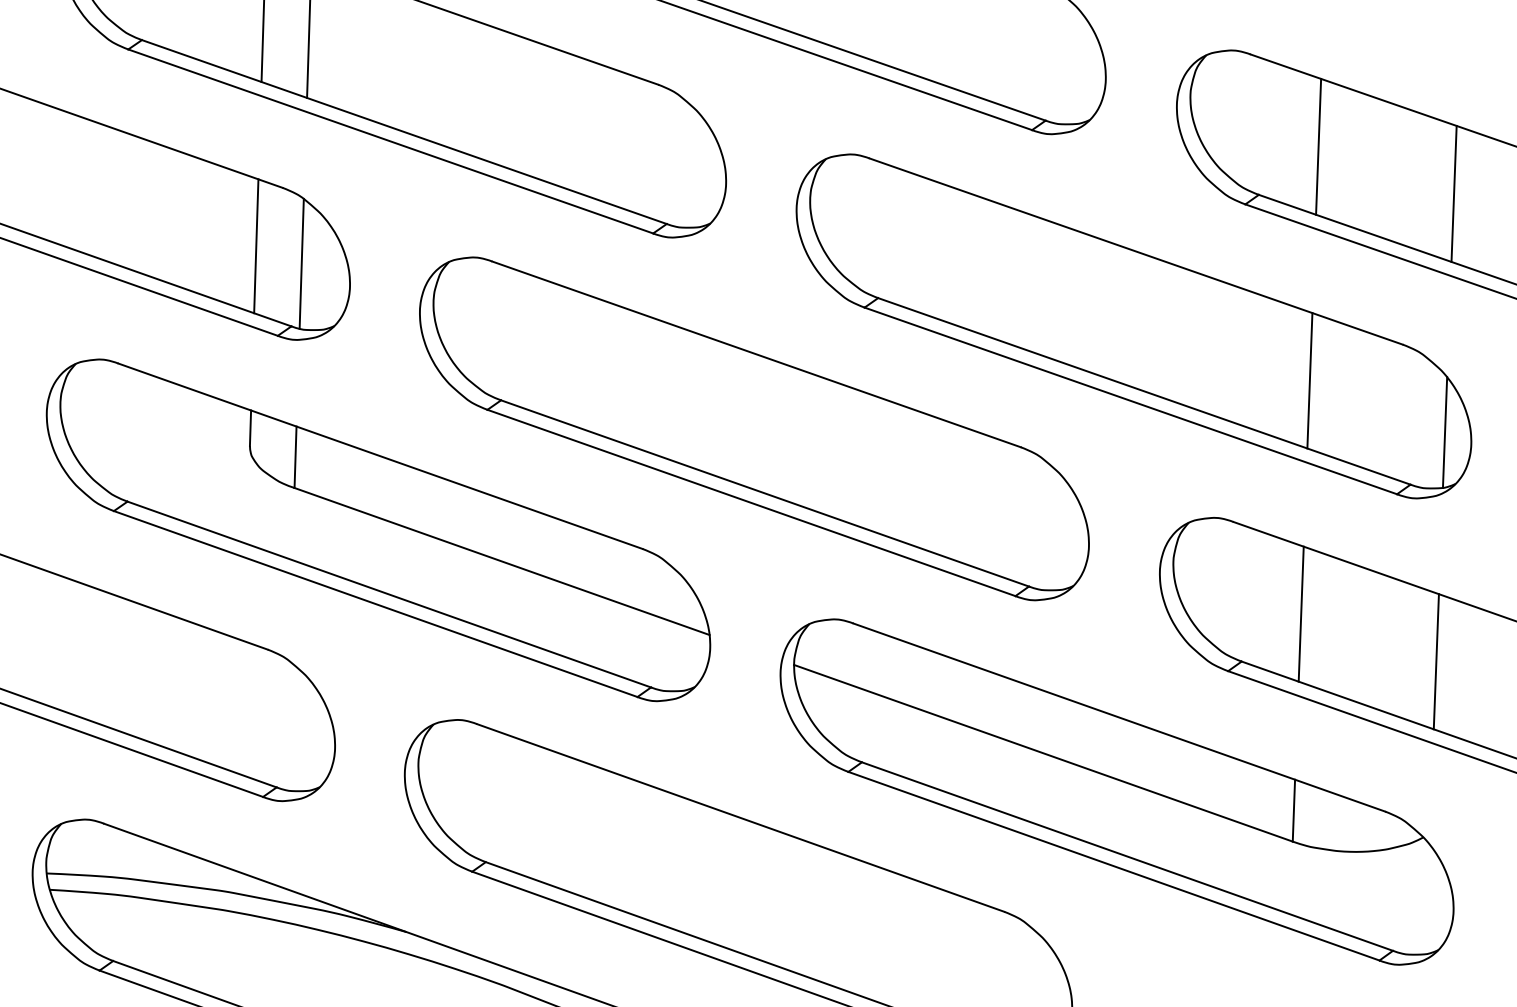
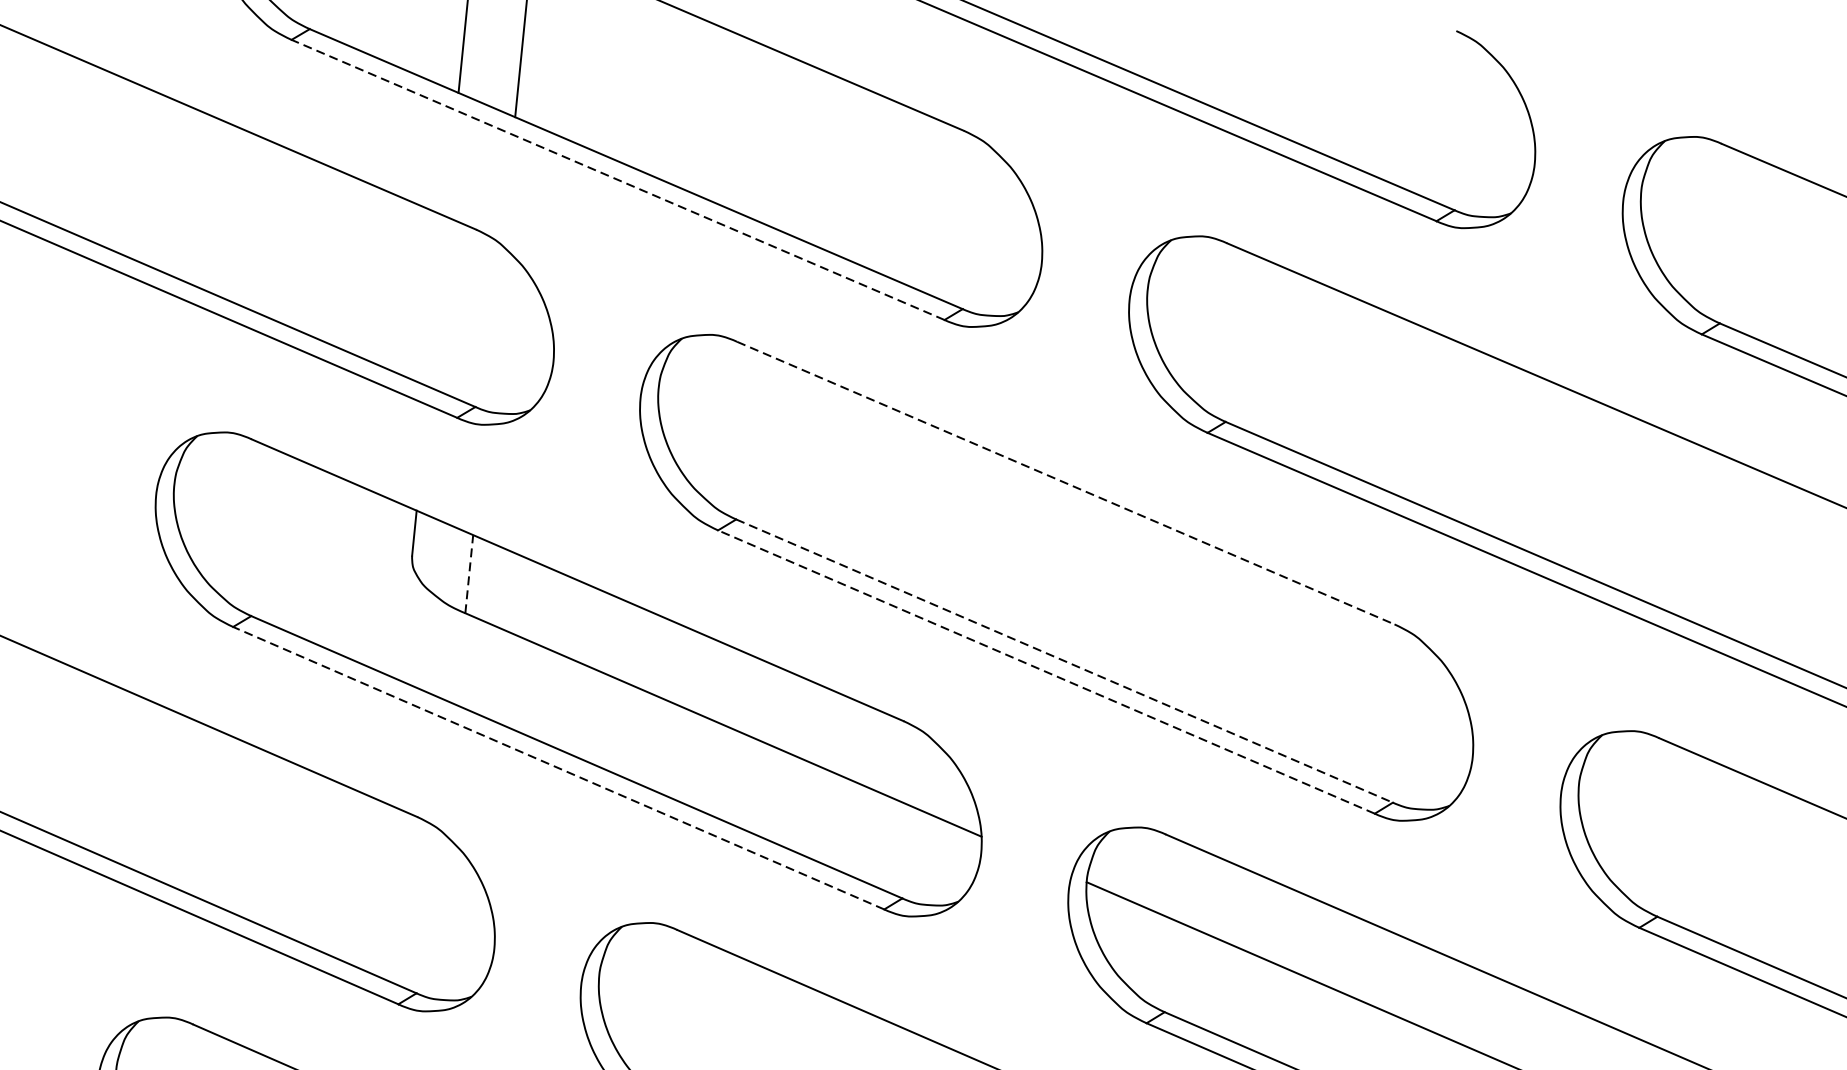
line: (390, 141) -> (617, 179), solid -> dashed
line: (1318, 146) -> (1800, 266), removed
line: (256, 246) -> (437, 302), removed
line: (301, 263) -> (493, 327), removed
line: (757, 354) -> (1066, 483), solid -> dashed
line: (1309, 380) -> (1768, 564), removed
line: (295, 457) -> (469, 574), solid -> dashed
line: (765, 493) -> (1065, 661), solid -> dashed
line: (751, 502) -> (1046, 671), solid -> dashed
line: (375, 604) -> (558, 768), solid -> dashed
line: (1300, 613) -> (1736, 860), removed

